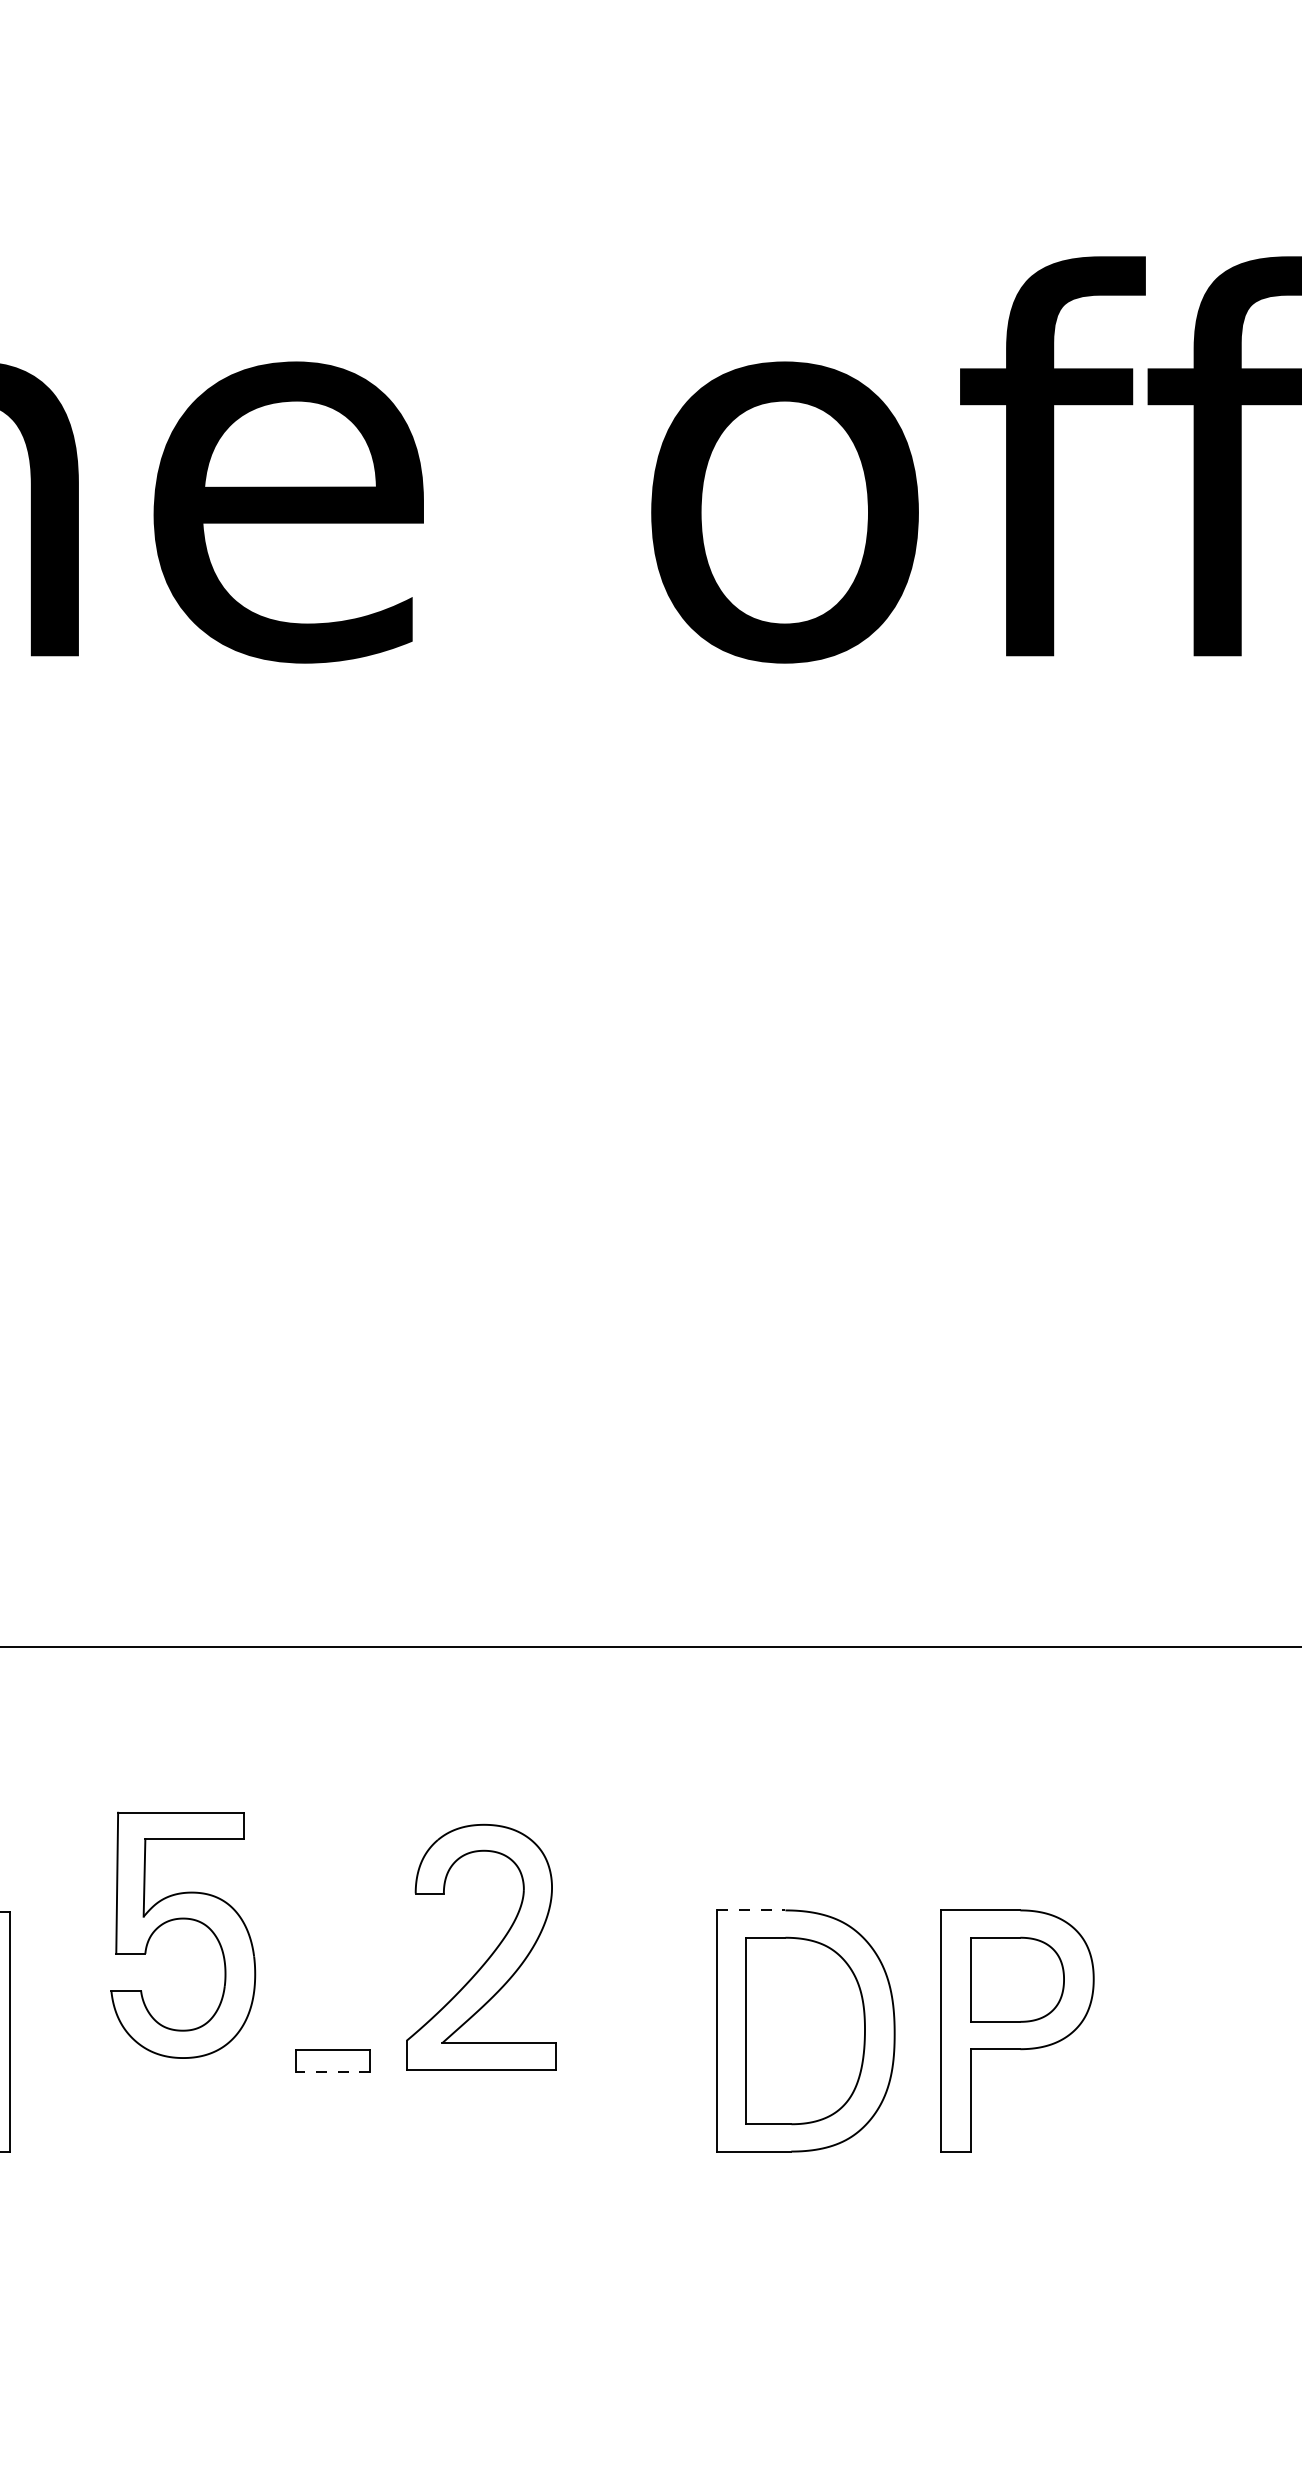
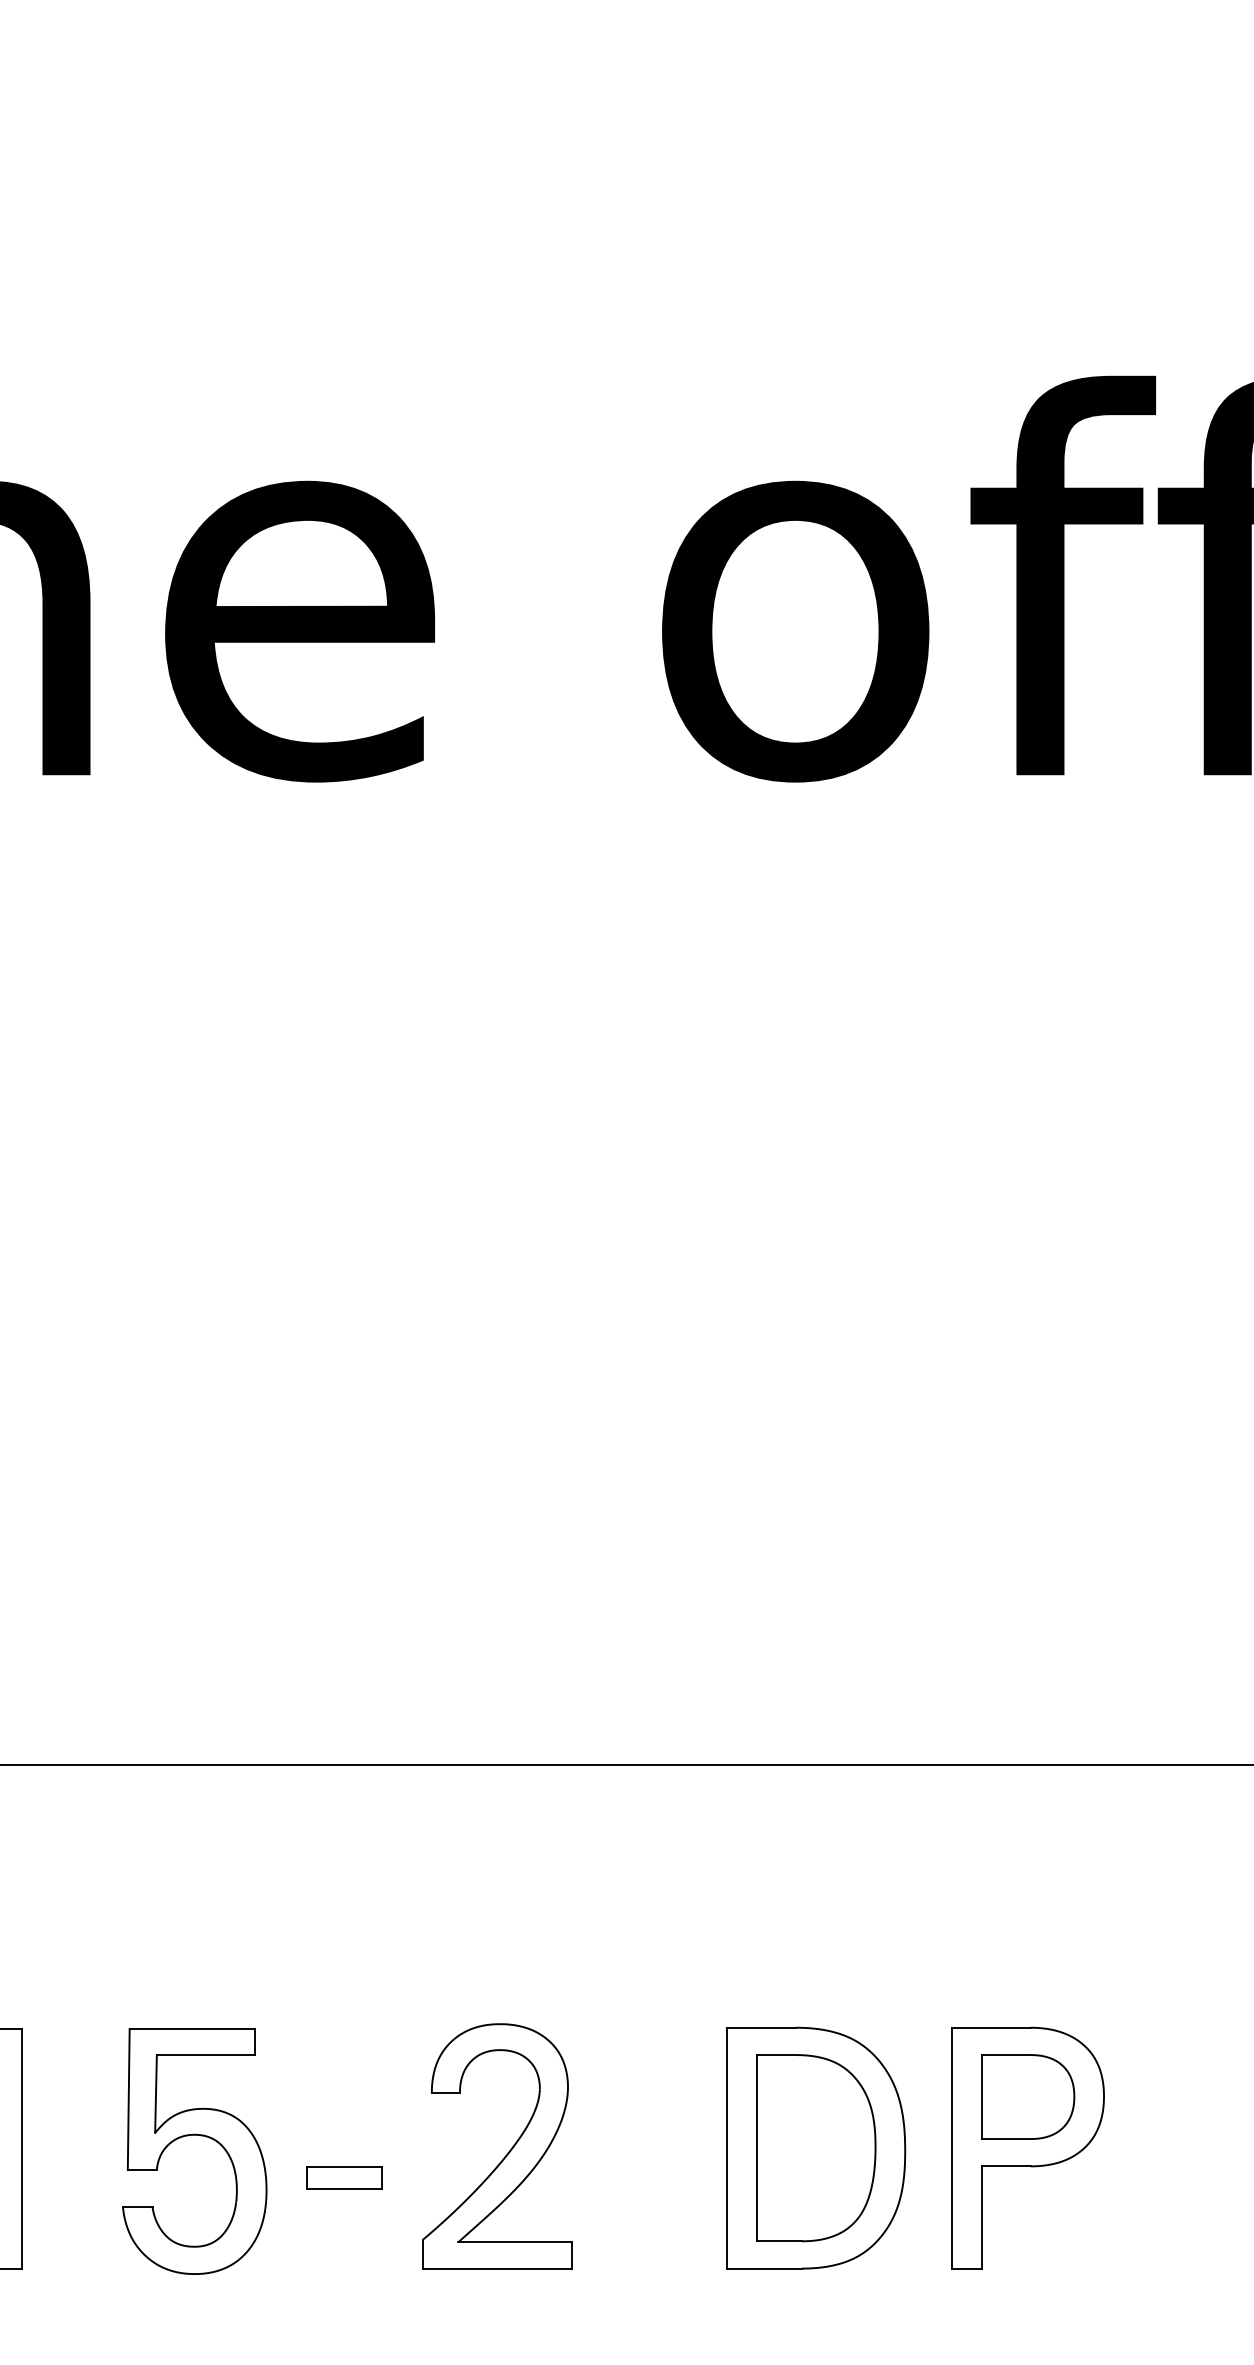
line: (751, 1910) -> (762, 2027), dashed -> solid
part: (183, 1919) -> (194, 2135), moved
part: (490, 1954) -> (506, 2153), moved
line: (332, 2072) -> (343, 2189), dashed -> solid

